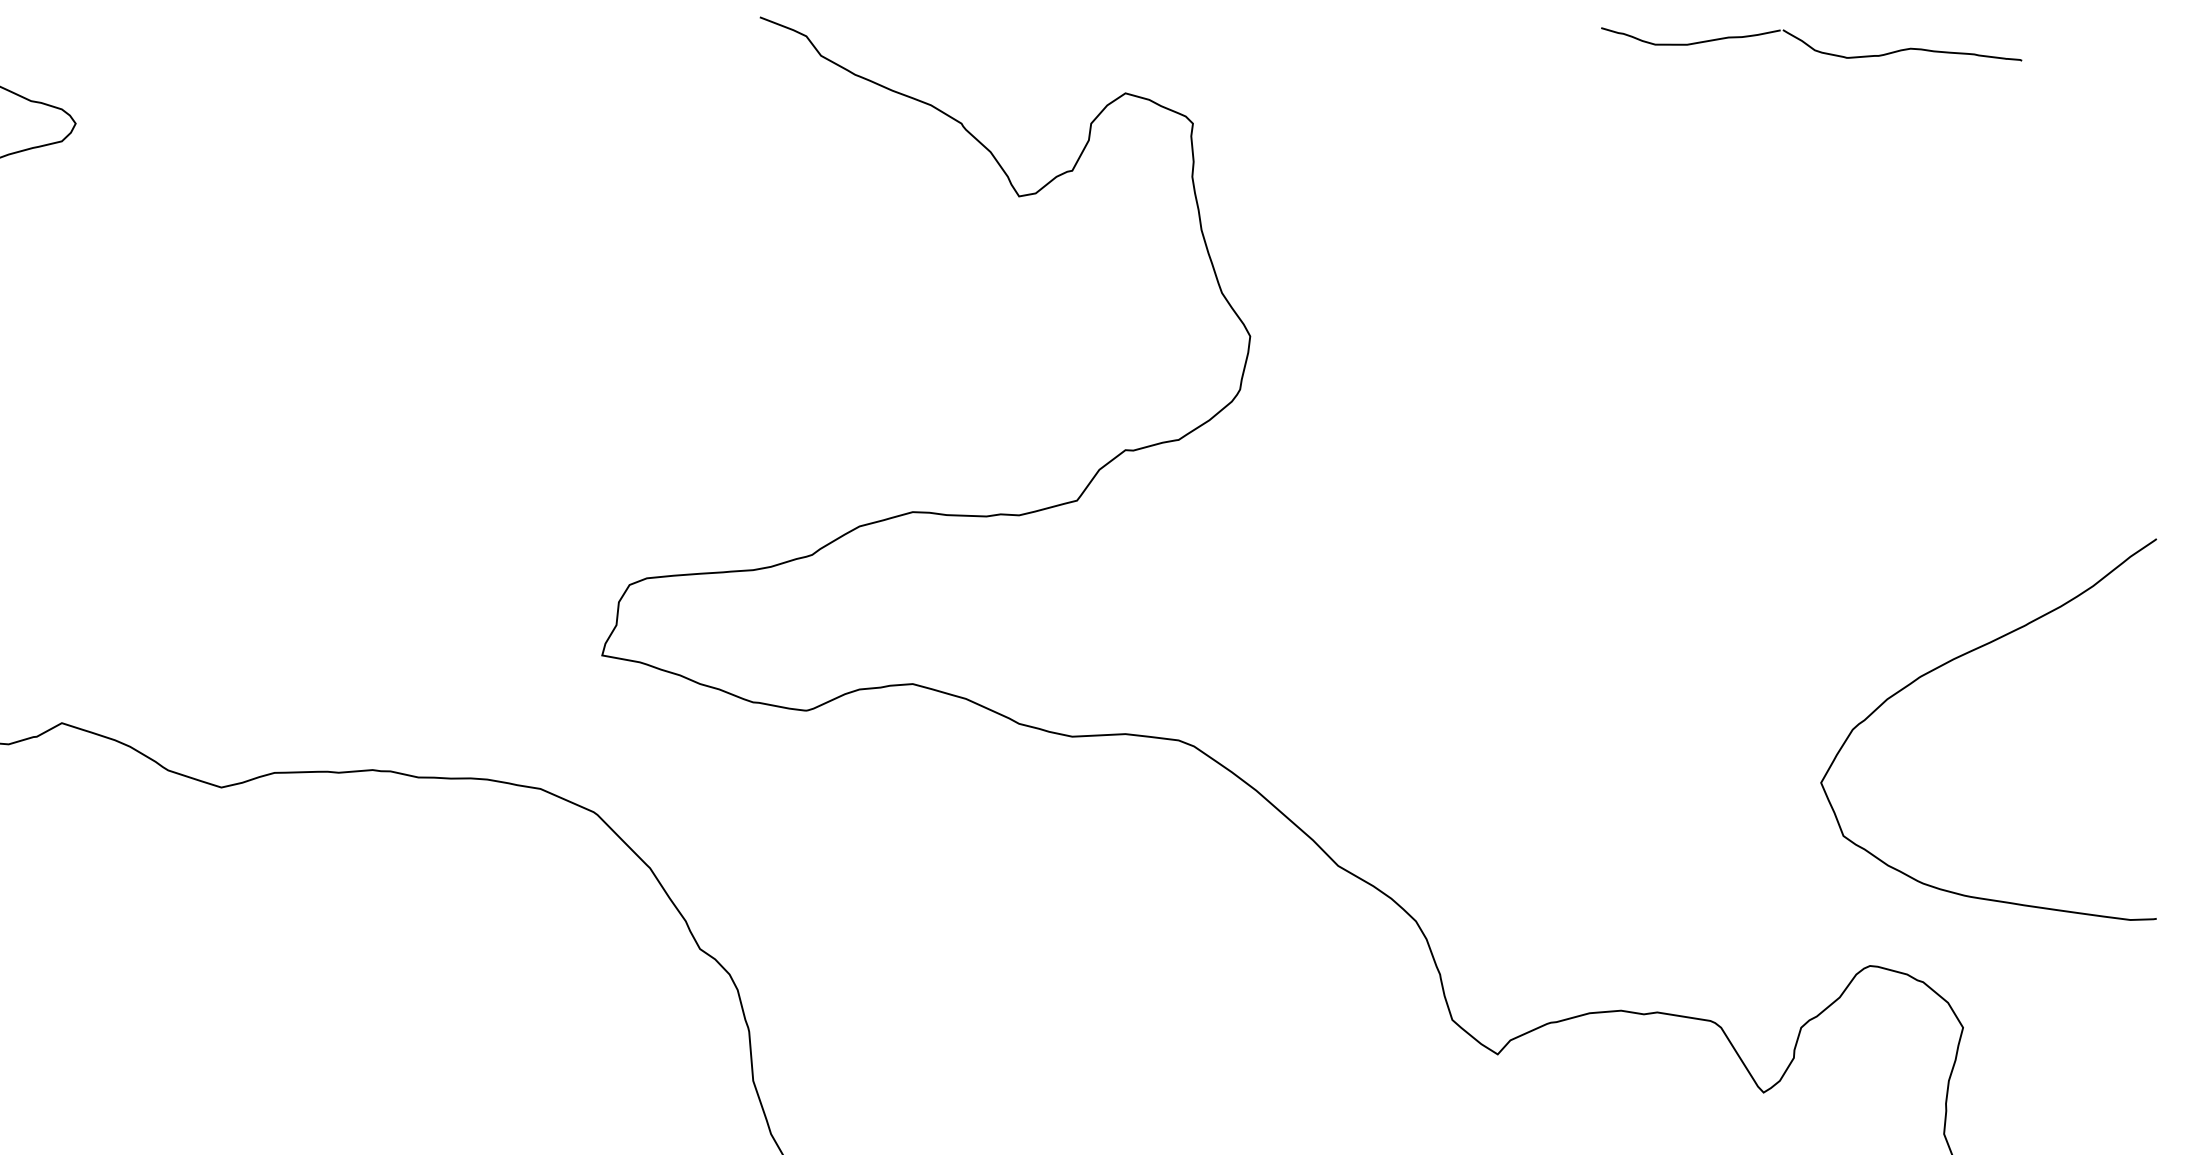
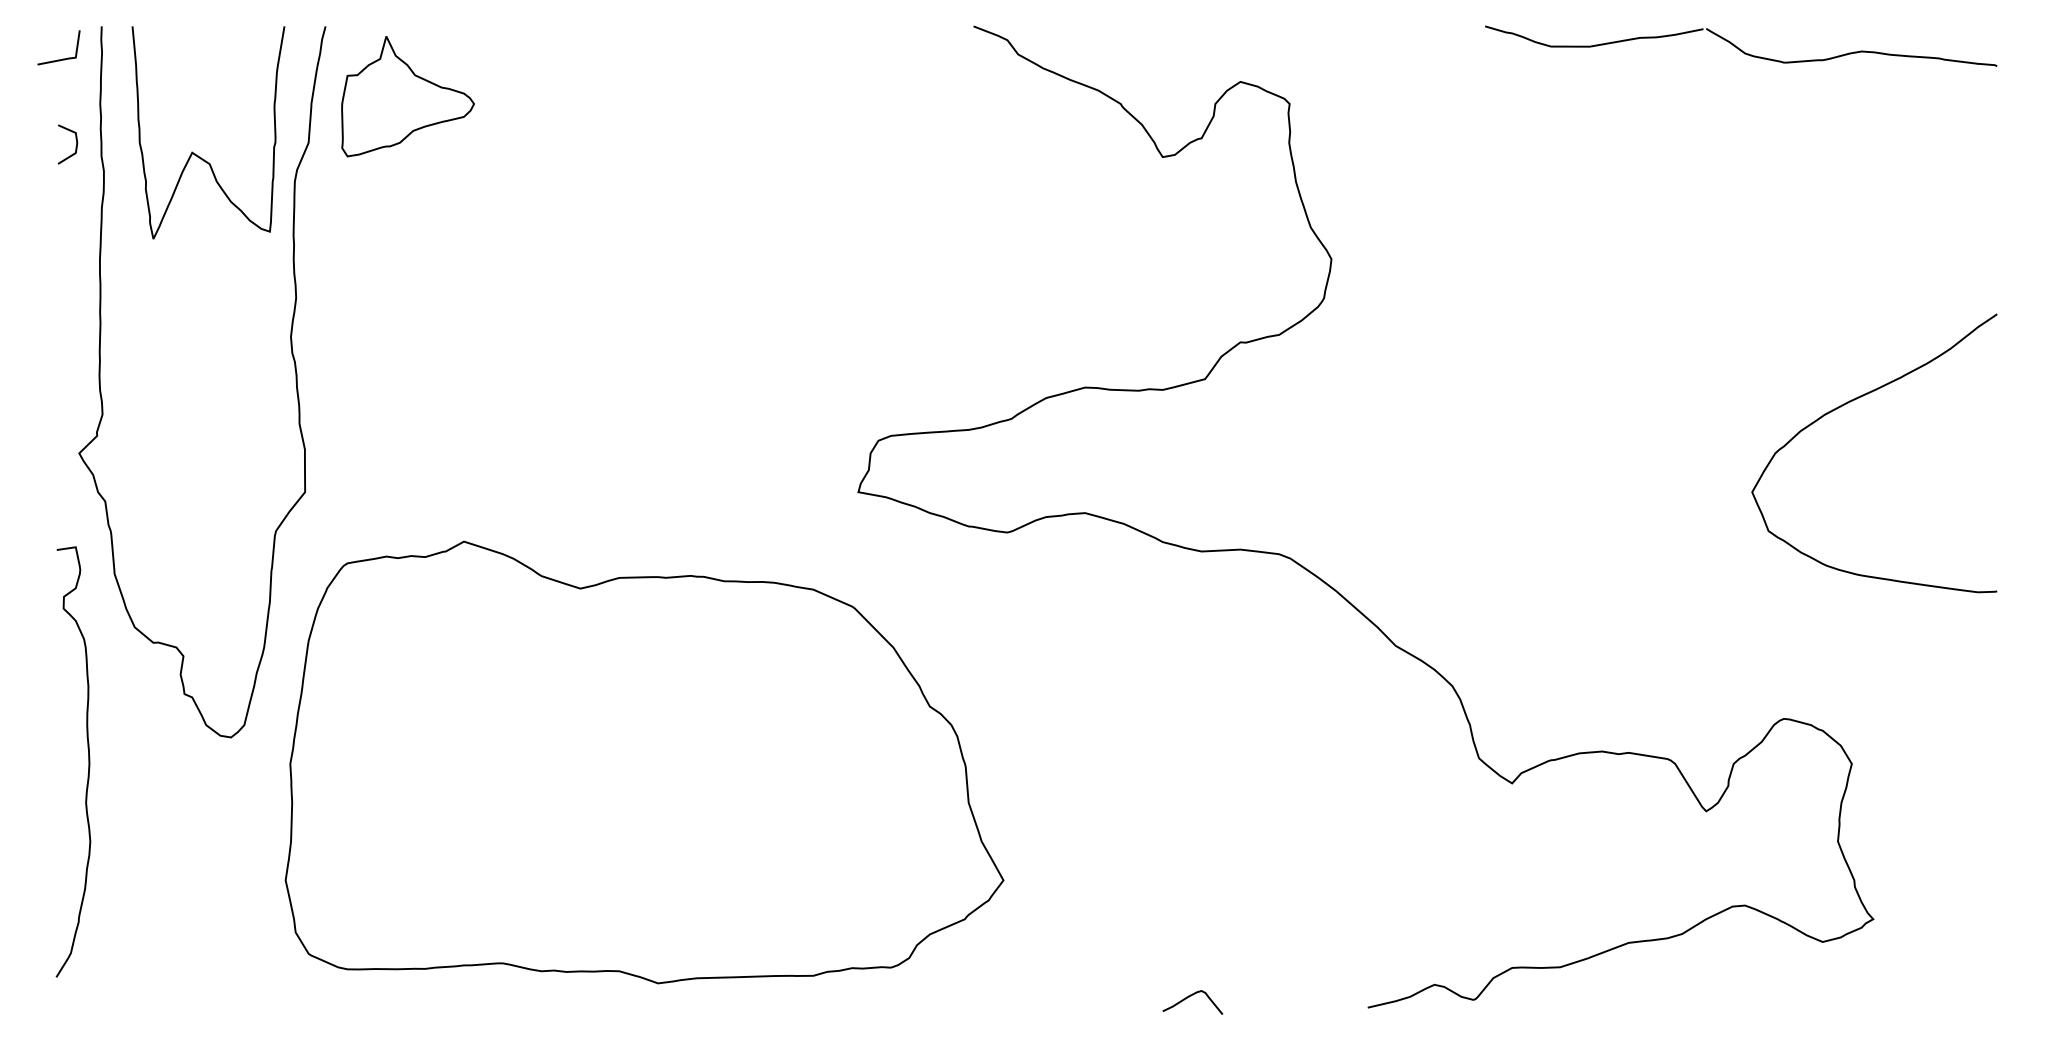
part: (1811, 43) -> (1741, 45), size x1.67
curve: (1953, 661) -> (1848, 403), moved

